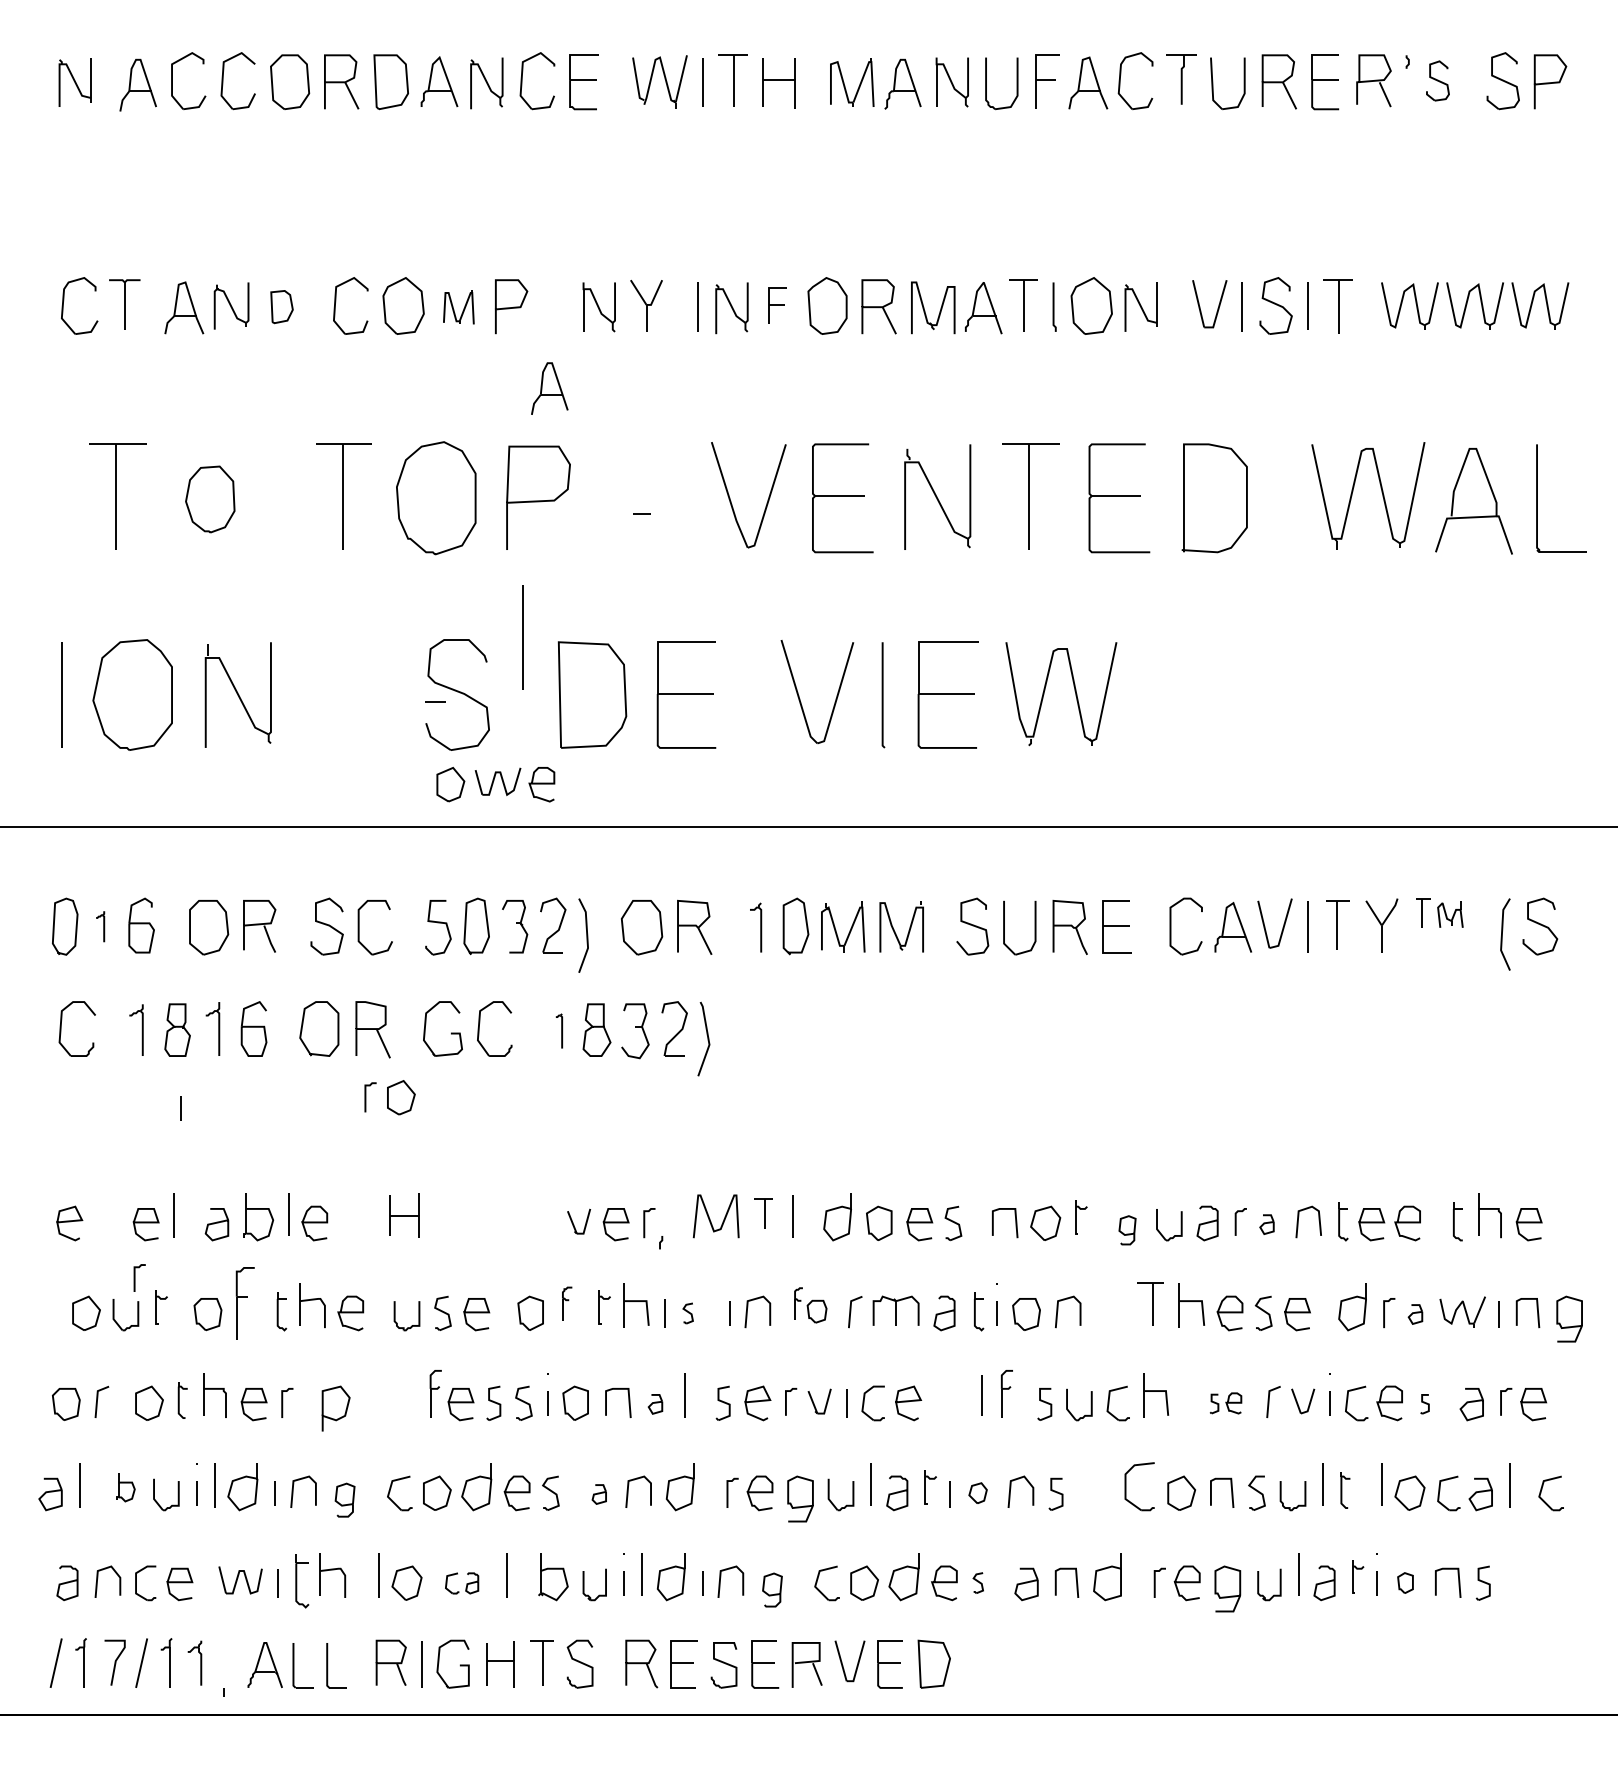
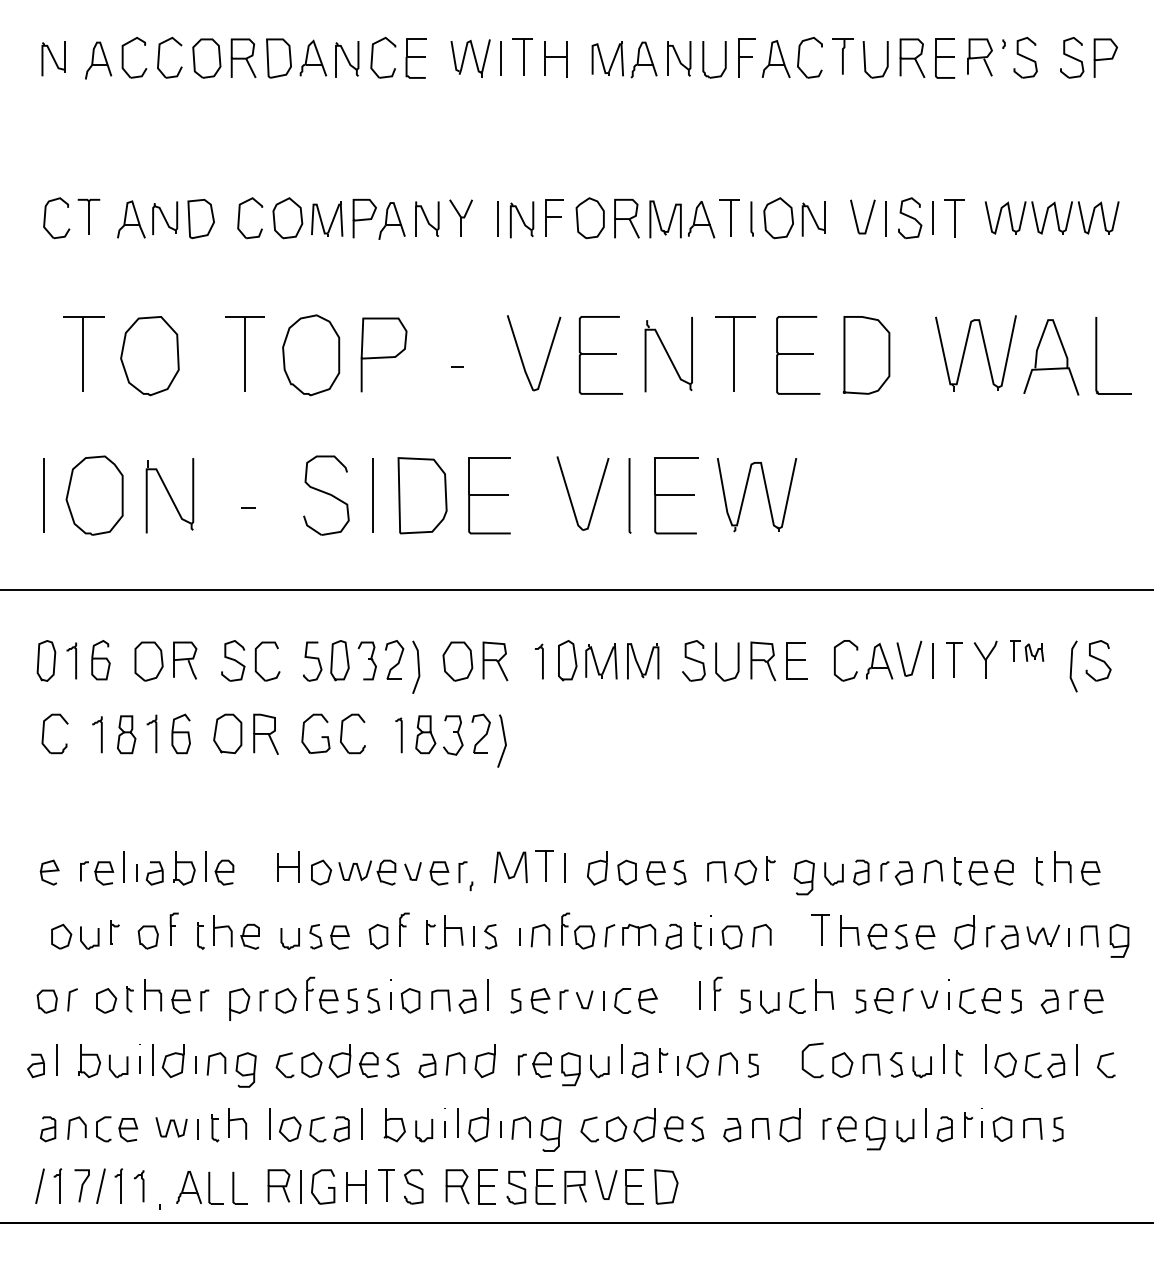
part: (1437, 80) -> (1025, 57), size x1.43
part: (777, 304) -> (554, 217), size x1.43
part: (281, 306) -> (200, 218), size x1.67
part: (459, 306) -> (327, 218), size x1.43
part: (548, 387) -> (391, 220), moved
part: (209, 499) -> (149, 356), size x1.67
line: (522, 637) -> (372, 495), moved
line: (435, 701) -> (248, 507), moved
part: (495, 784) -> (353, 872), moved
part: (100, 926) -> (71, 660), size x1.67
part: (558, 1031) -> (398, 735), size x1.43
part: (389, 1097) -> (277, 1000), moved
line: (180, 1108) -> (136, 872), moved
part: (763, 1213) -> (544, 865), size x1.43
part: (1266, 1224) -> (903, 873), size x1.67
part: (1126, 1230) -> (803, 877), size x1.67
line: (135, 1277) -> (81, 871), moved
part: (243, 1301) -> (173, 928), size x0.62
part: (567, 1303) -> (404, 929), size x1.43
part: (811, 1304) -> (578, 930), size x1.43
part: (687, 1313) -> (490, 936), size x1.67
part: (1415, 1314) -> (1009, 937), size x1.67
part: (1226, 1402) -> (874, 1000), size x1.67
part: (655, 1404) -> (467, 1001), size x1.67
part: (1425, 1404) -> (1016, 1001), size x1.67
part: (125, 1488) -> (89, 1061), size x1.67
part: (977, 1492) -> (697, 1064), size x1.67
part: (599, 1493) -> (427, 1065), size x1.67
part: (344, 1499) -> (245, 1069), size x1.43
part: (302, 1582) -> (215, 1128), size x0.71
part: (977, 1582) -> (697, 1128), size x1.67
part: (1405, 1582) -> (1002, 1128), size x1.67
part: (462, 1583) -> (329, 1129), size x1.67
part: (771, 1589) -> (550, 1133), size x1.43

